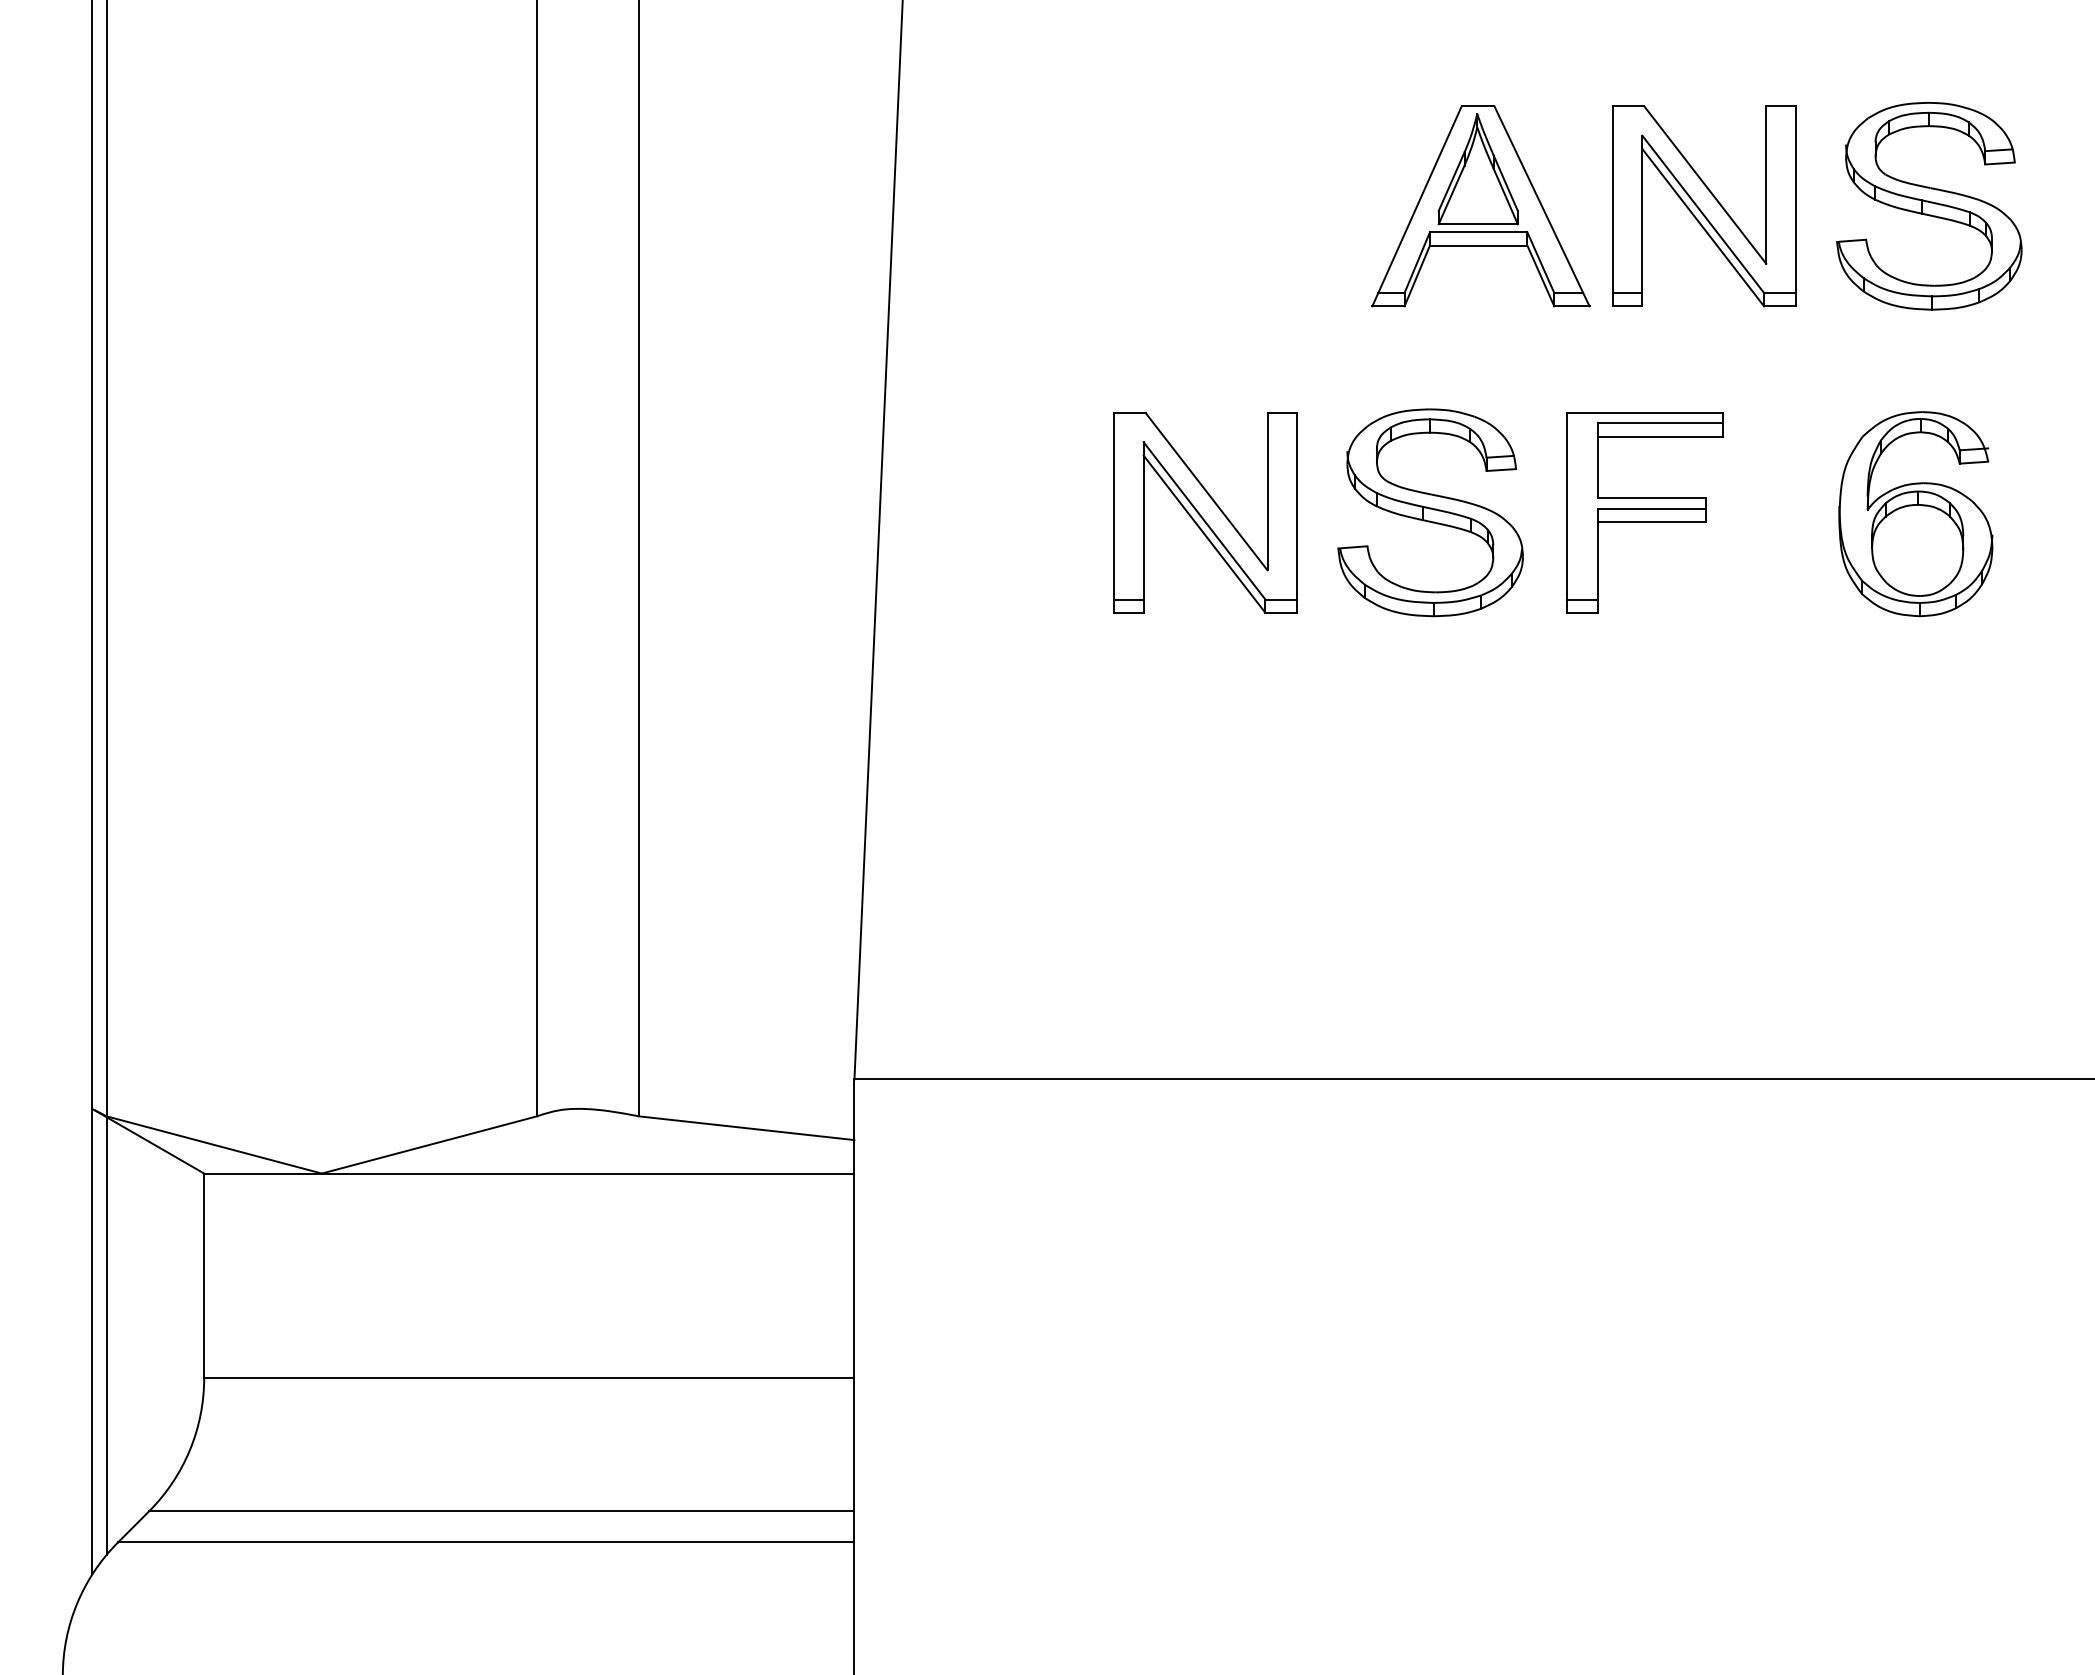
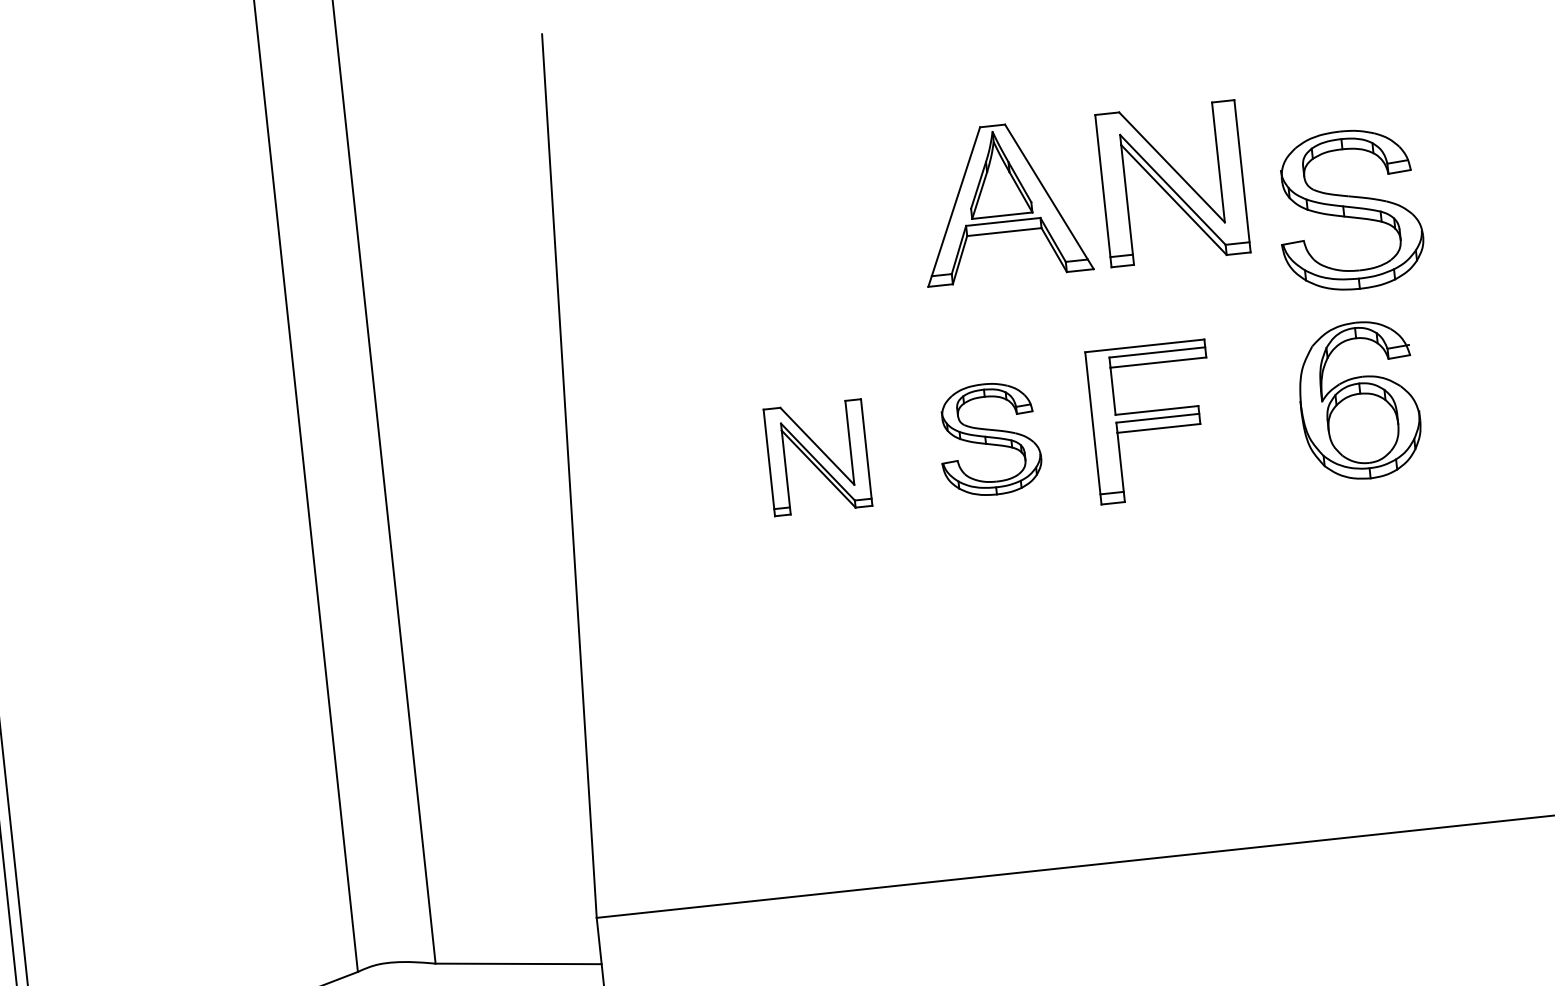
part: (1929, 206) -> (1349, 210), moved
part: (1205, 512) -> (818, 457), size x0.7
part: (1430, 512) -> (989, 439), size x0.7

